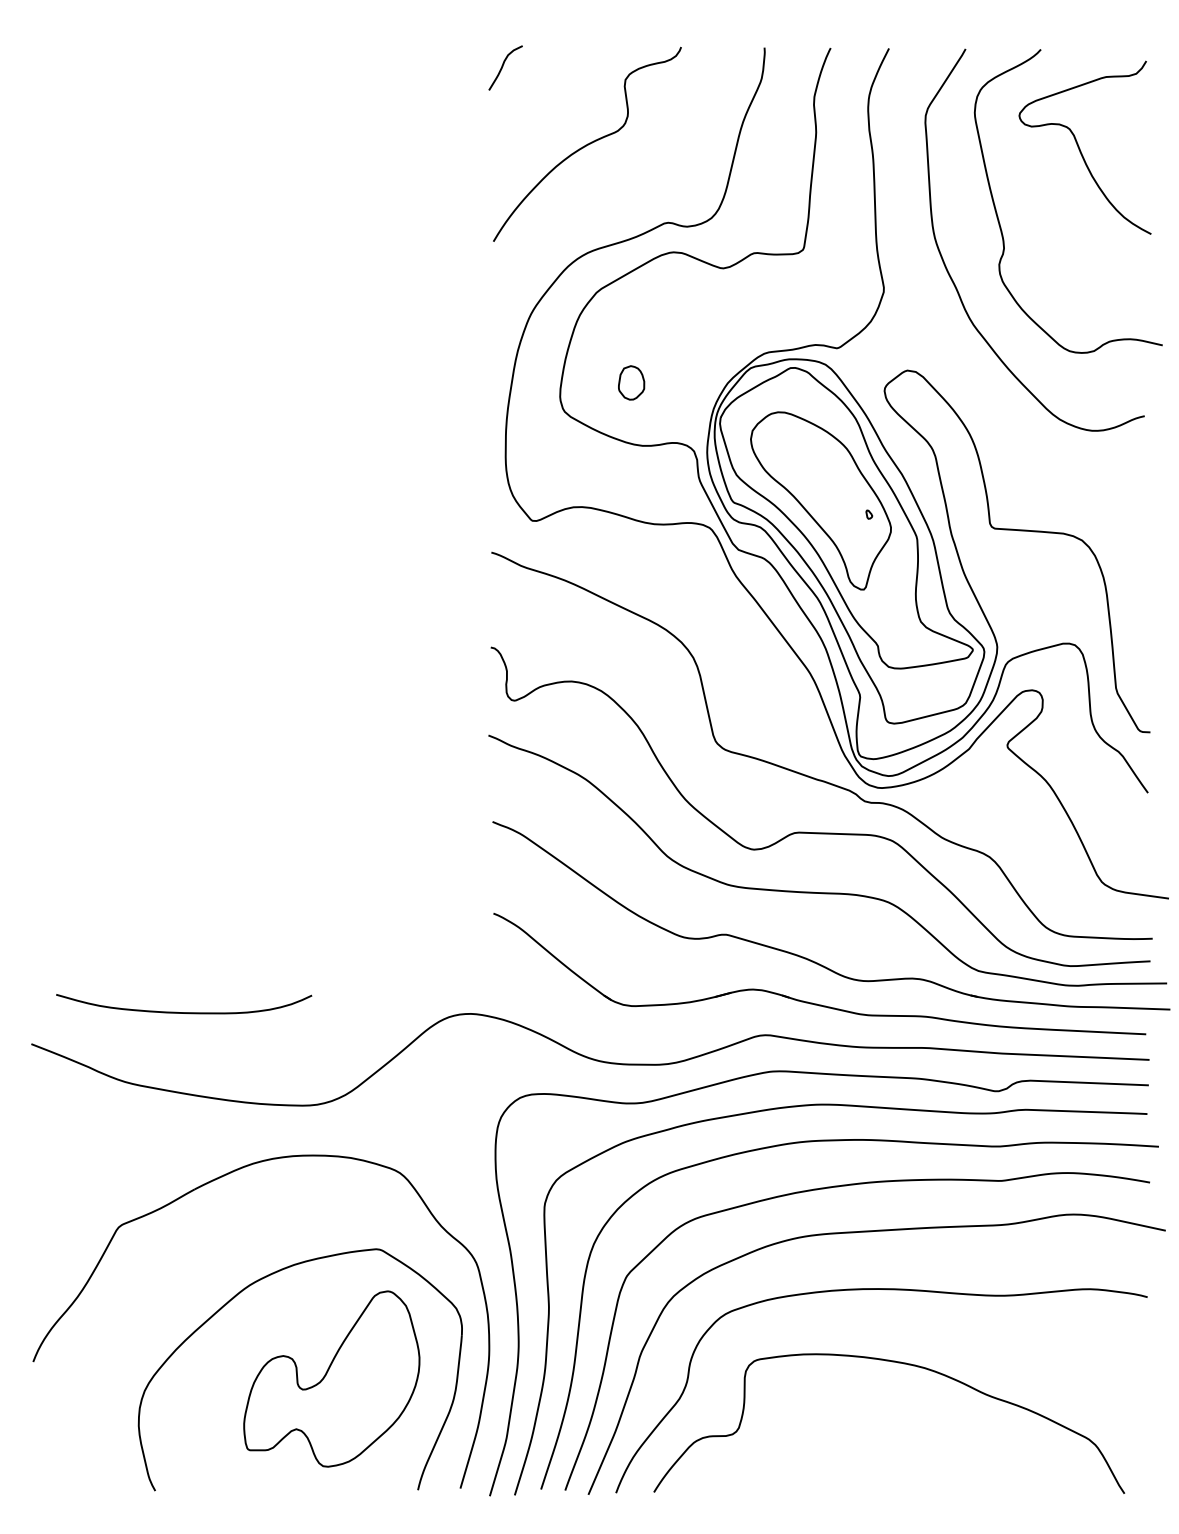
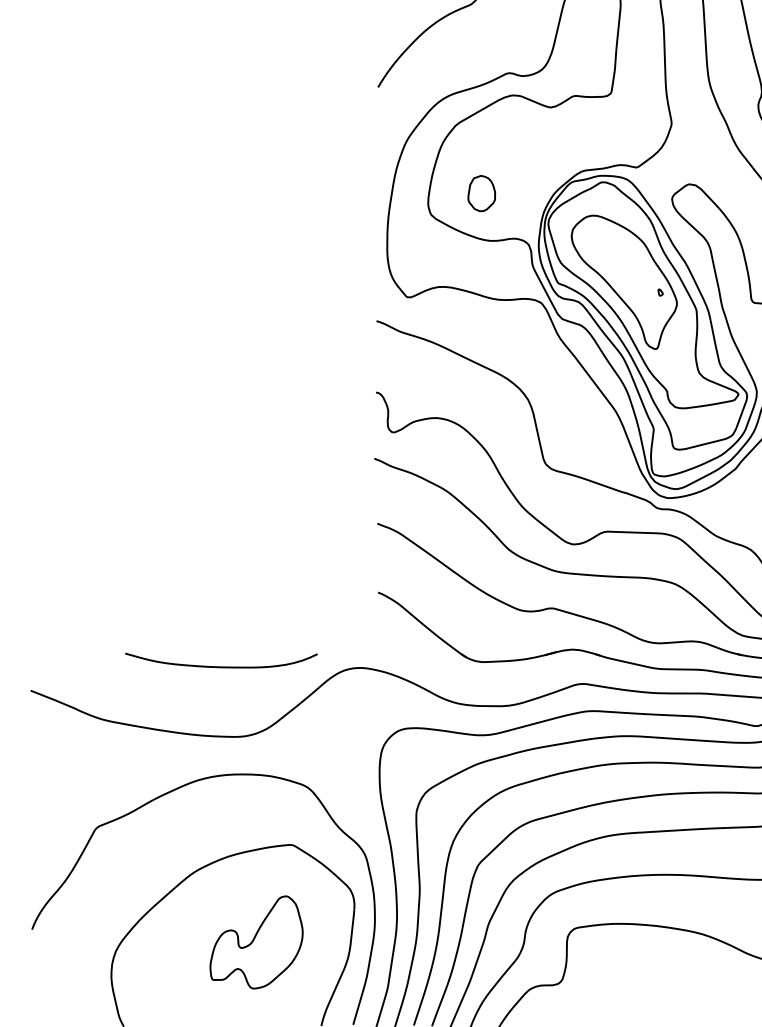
part: (631, 382) -> (481, 193), size x1.4
curve: (184, 1012) -> (221, 666), moved
part: (331, 1378) -> (256, 942), size x0.7

